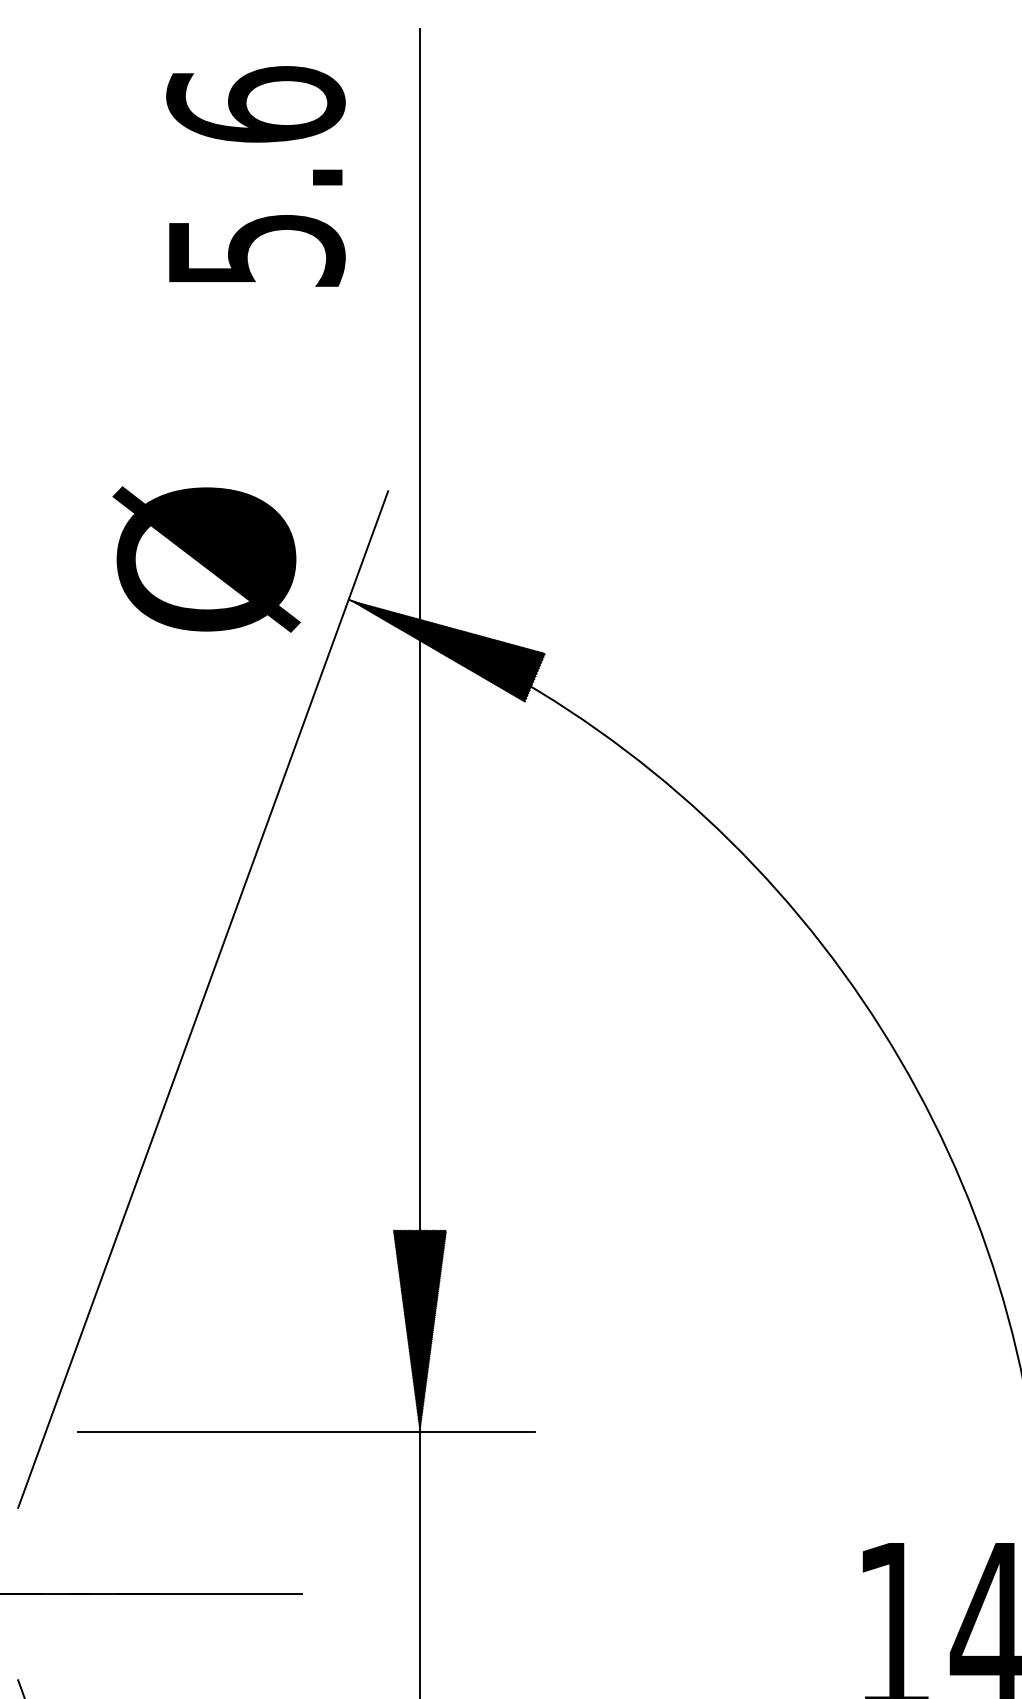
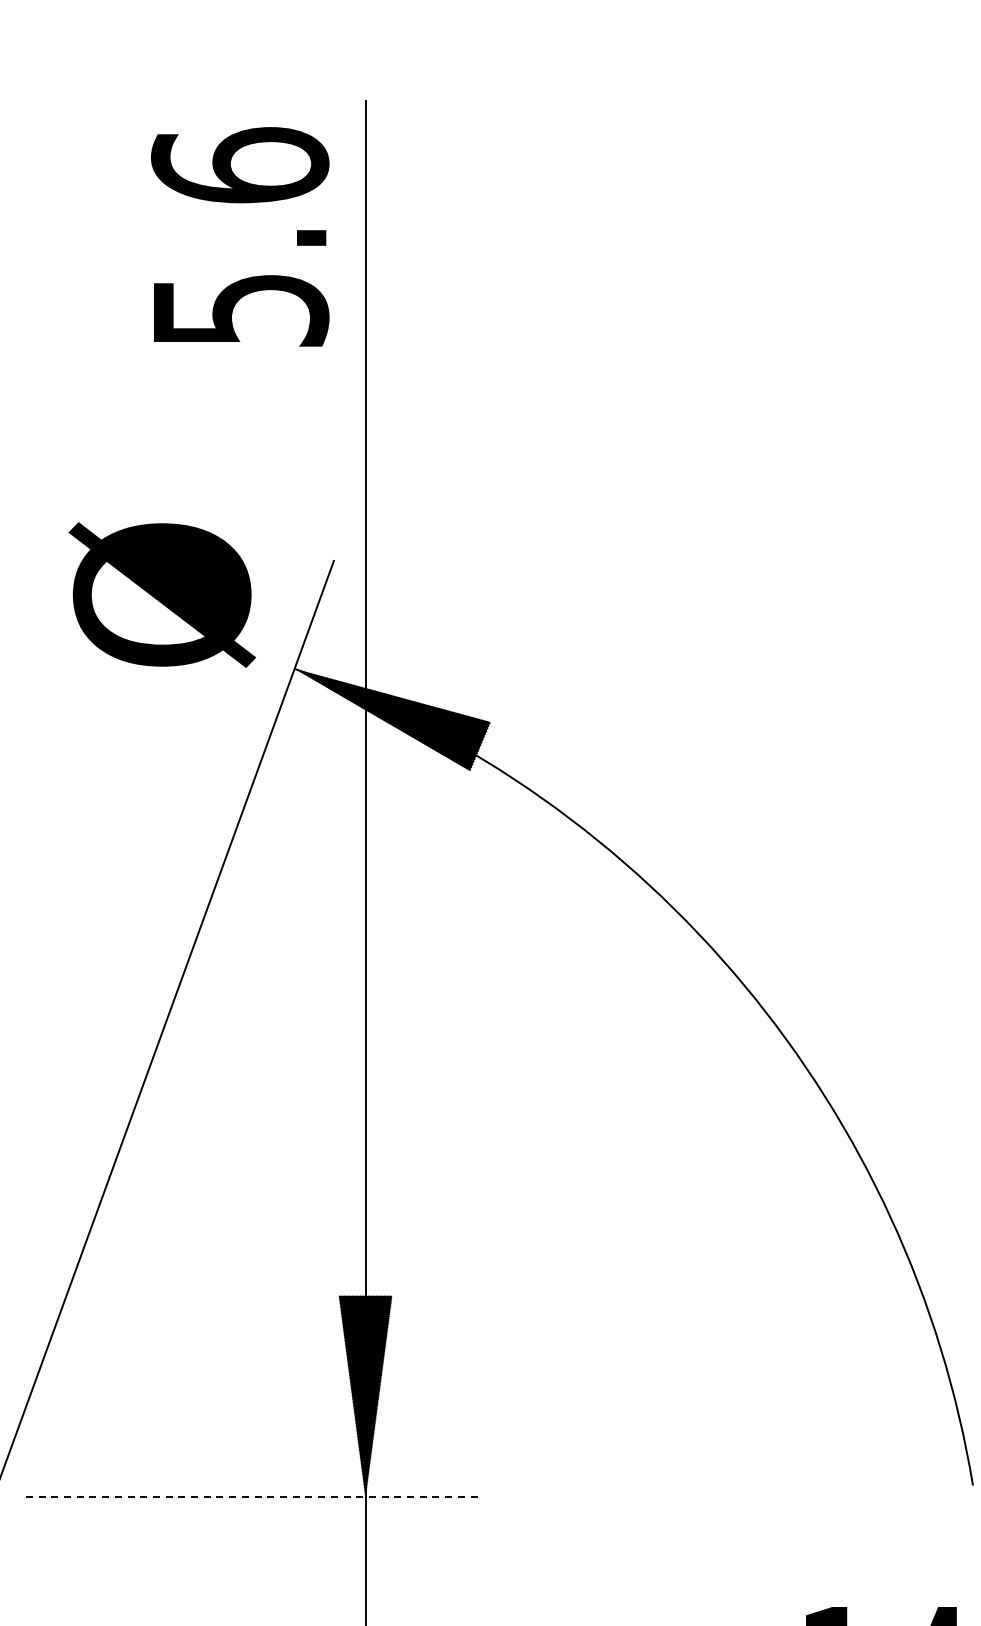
text: (255, 176) -> (239, 236), moved
text: (206, 559) -> (162, 595), moved
line: (307, 1432) -> (253, 1497), solid -> dashed

